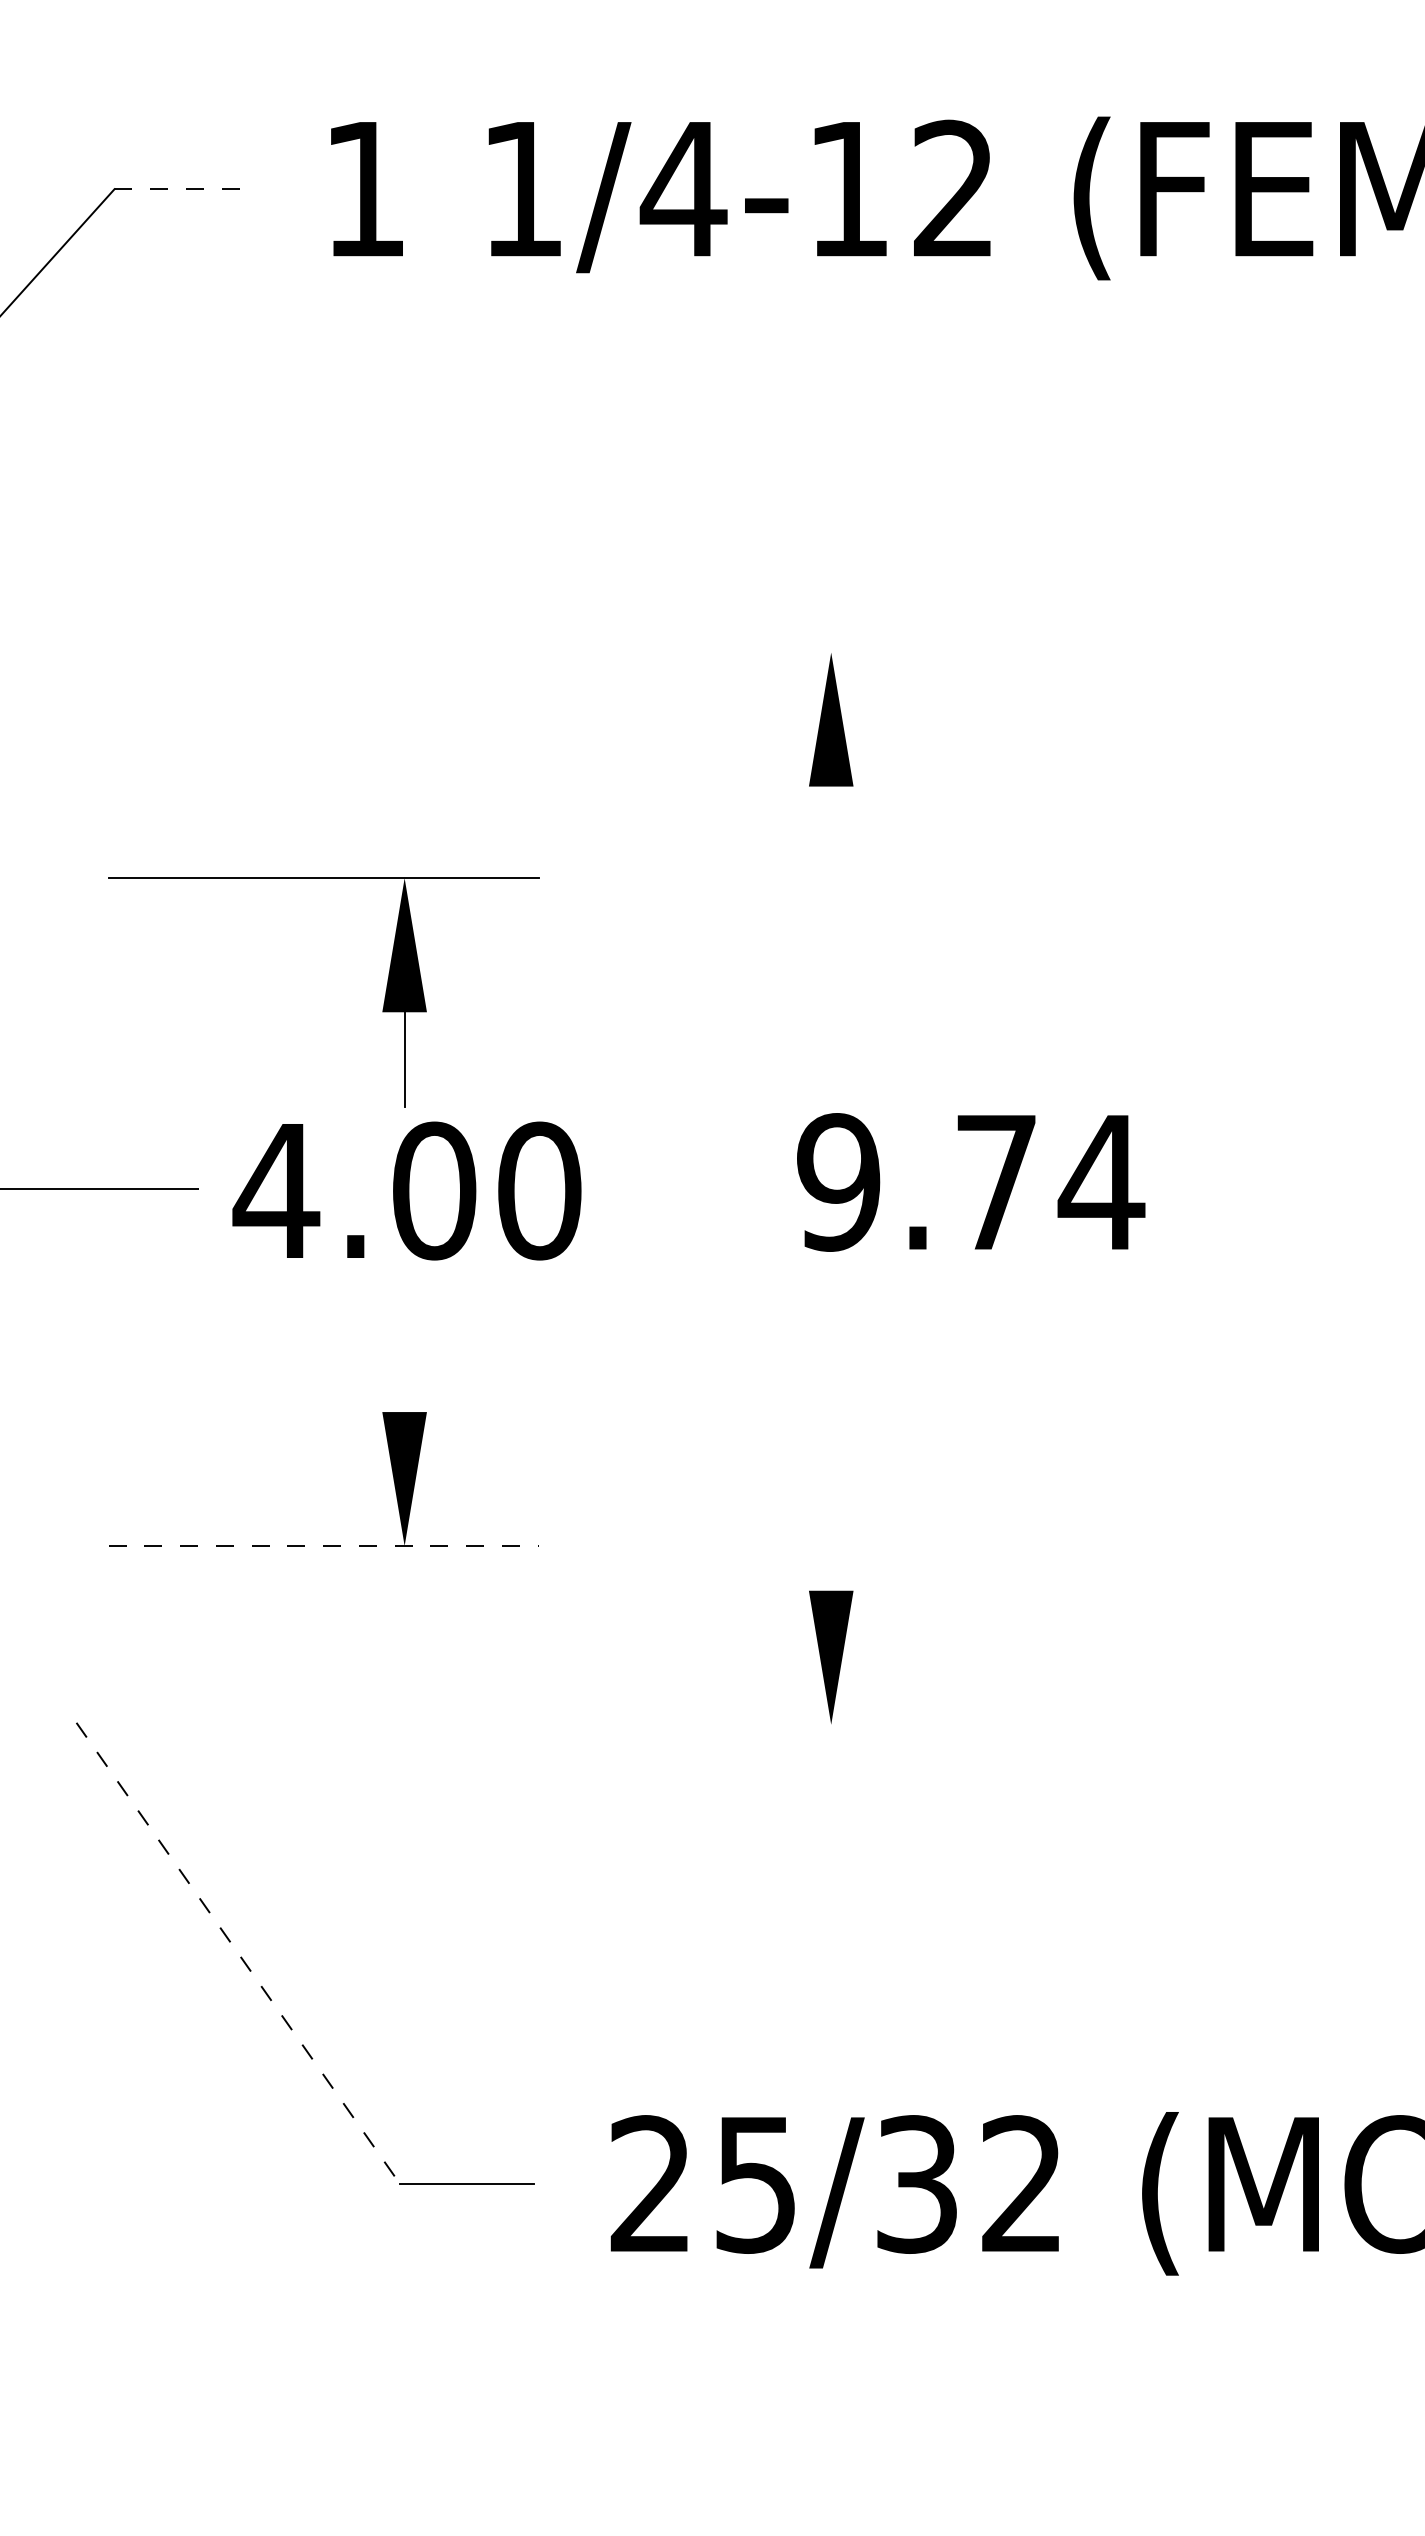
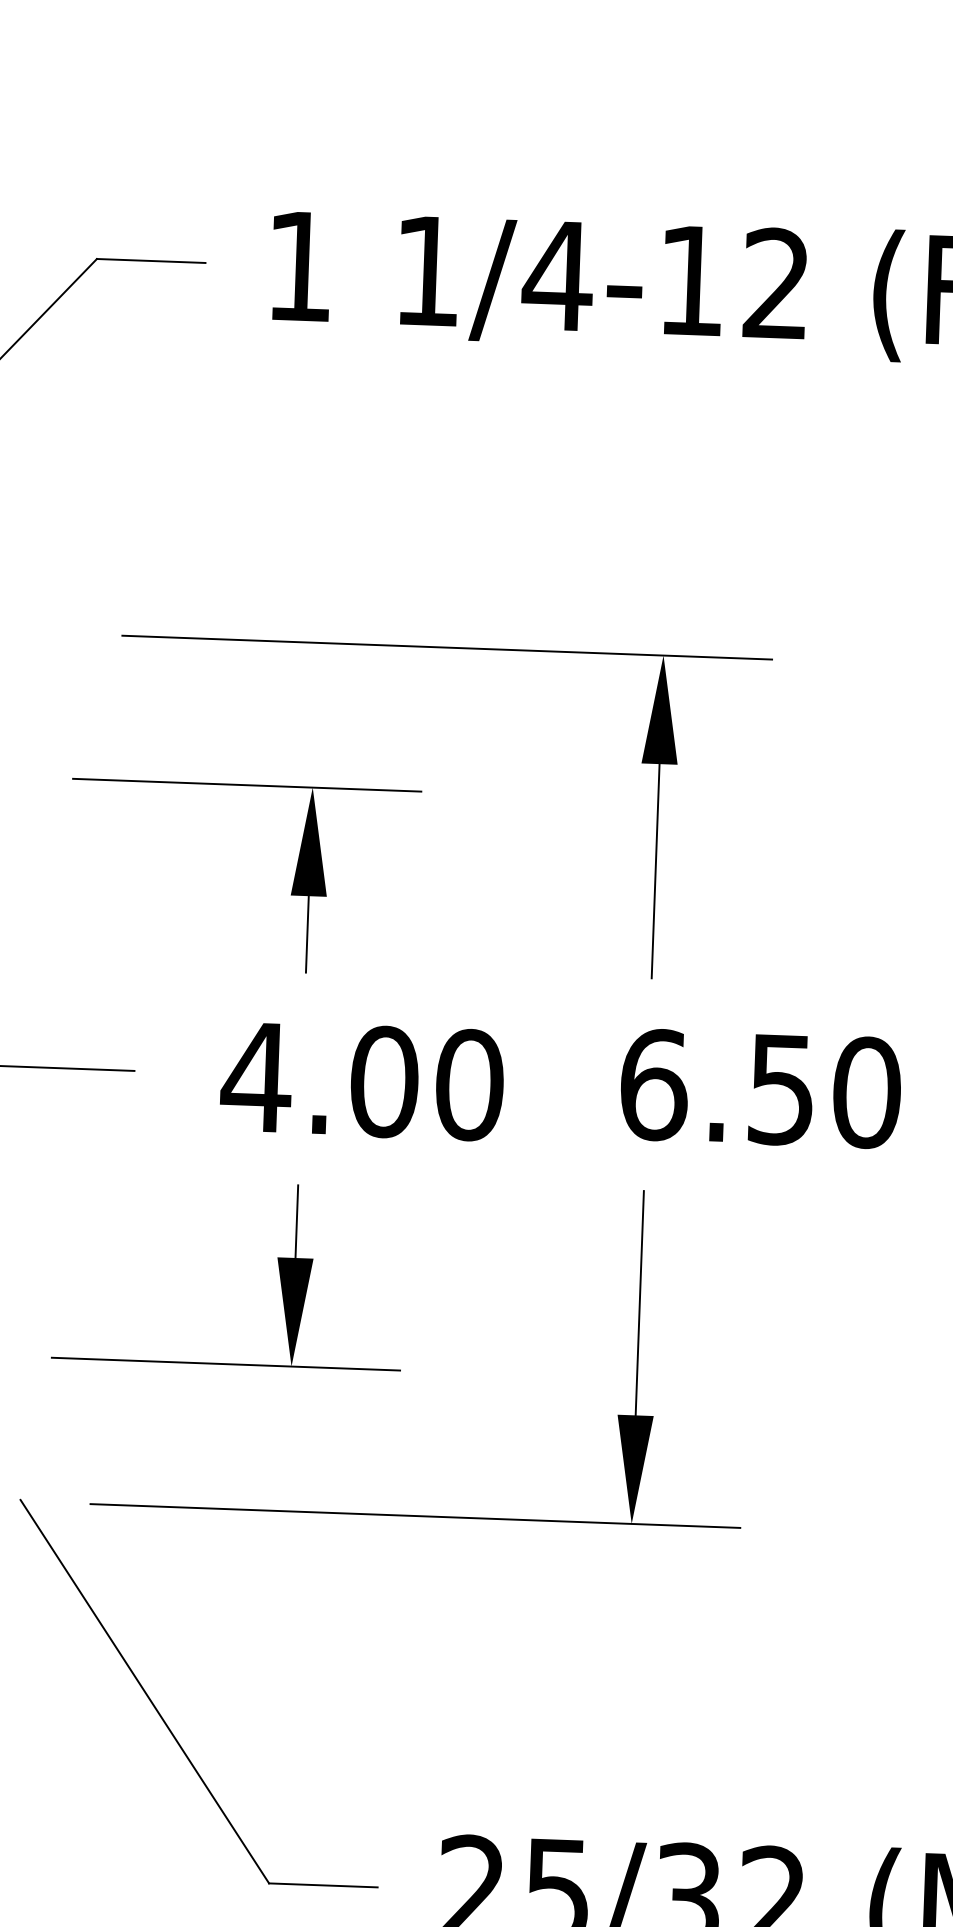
line: (182, 189) -> (151, 261), dashed -> solid
line: (564, 652) -> (447, 647), added
line: (831, 918) -> (655, 870), added
part: (383, 1003) -> (291, 888), moved
text: (971, 1182) -> (761, 1088), 9.74 -> 6.50
text: (406, 1190) -> (361, 1080), moved
line: (404, 1367) -> (296, 1221), added
line: (831, 1451) -> (640, 1302), added
line: (323, 1546) -> (225, 1364), dashed -> solid
line: (564, 1724) -> (415, 1515), added
line: (238, 1953) -> (144, 1691), dashed -> solid

